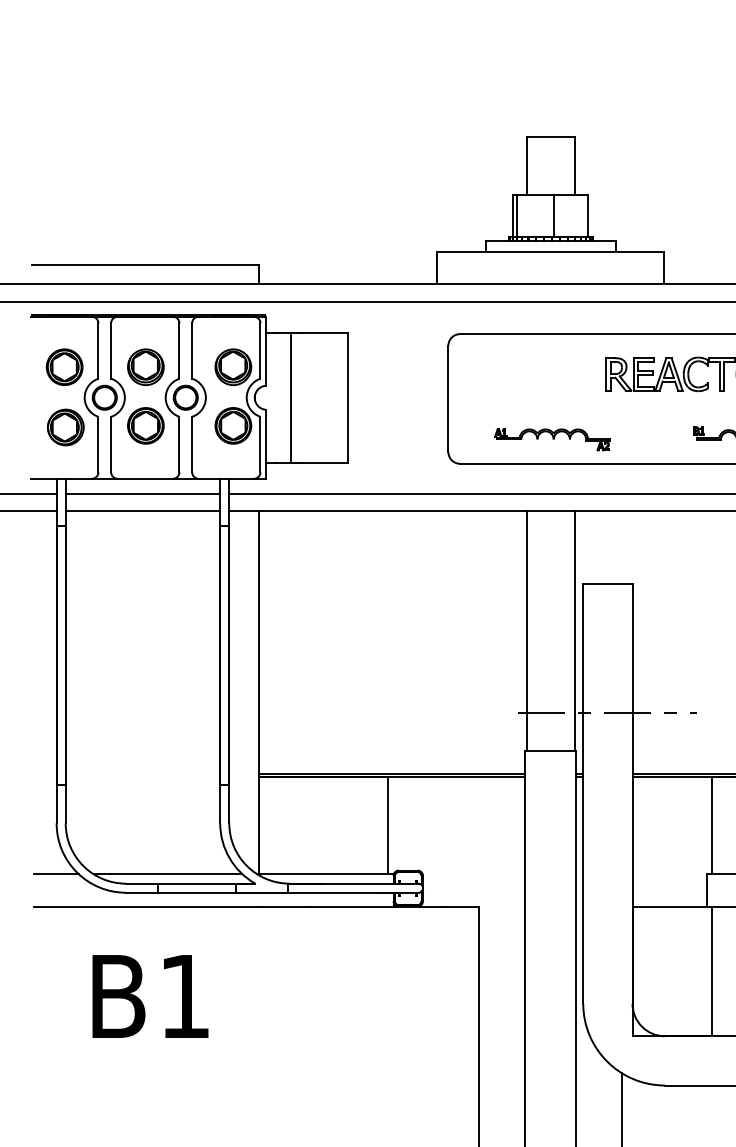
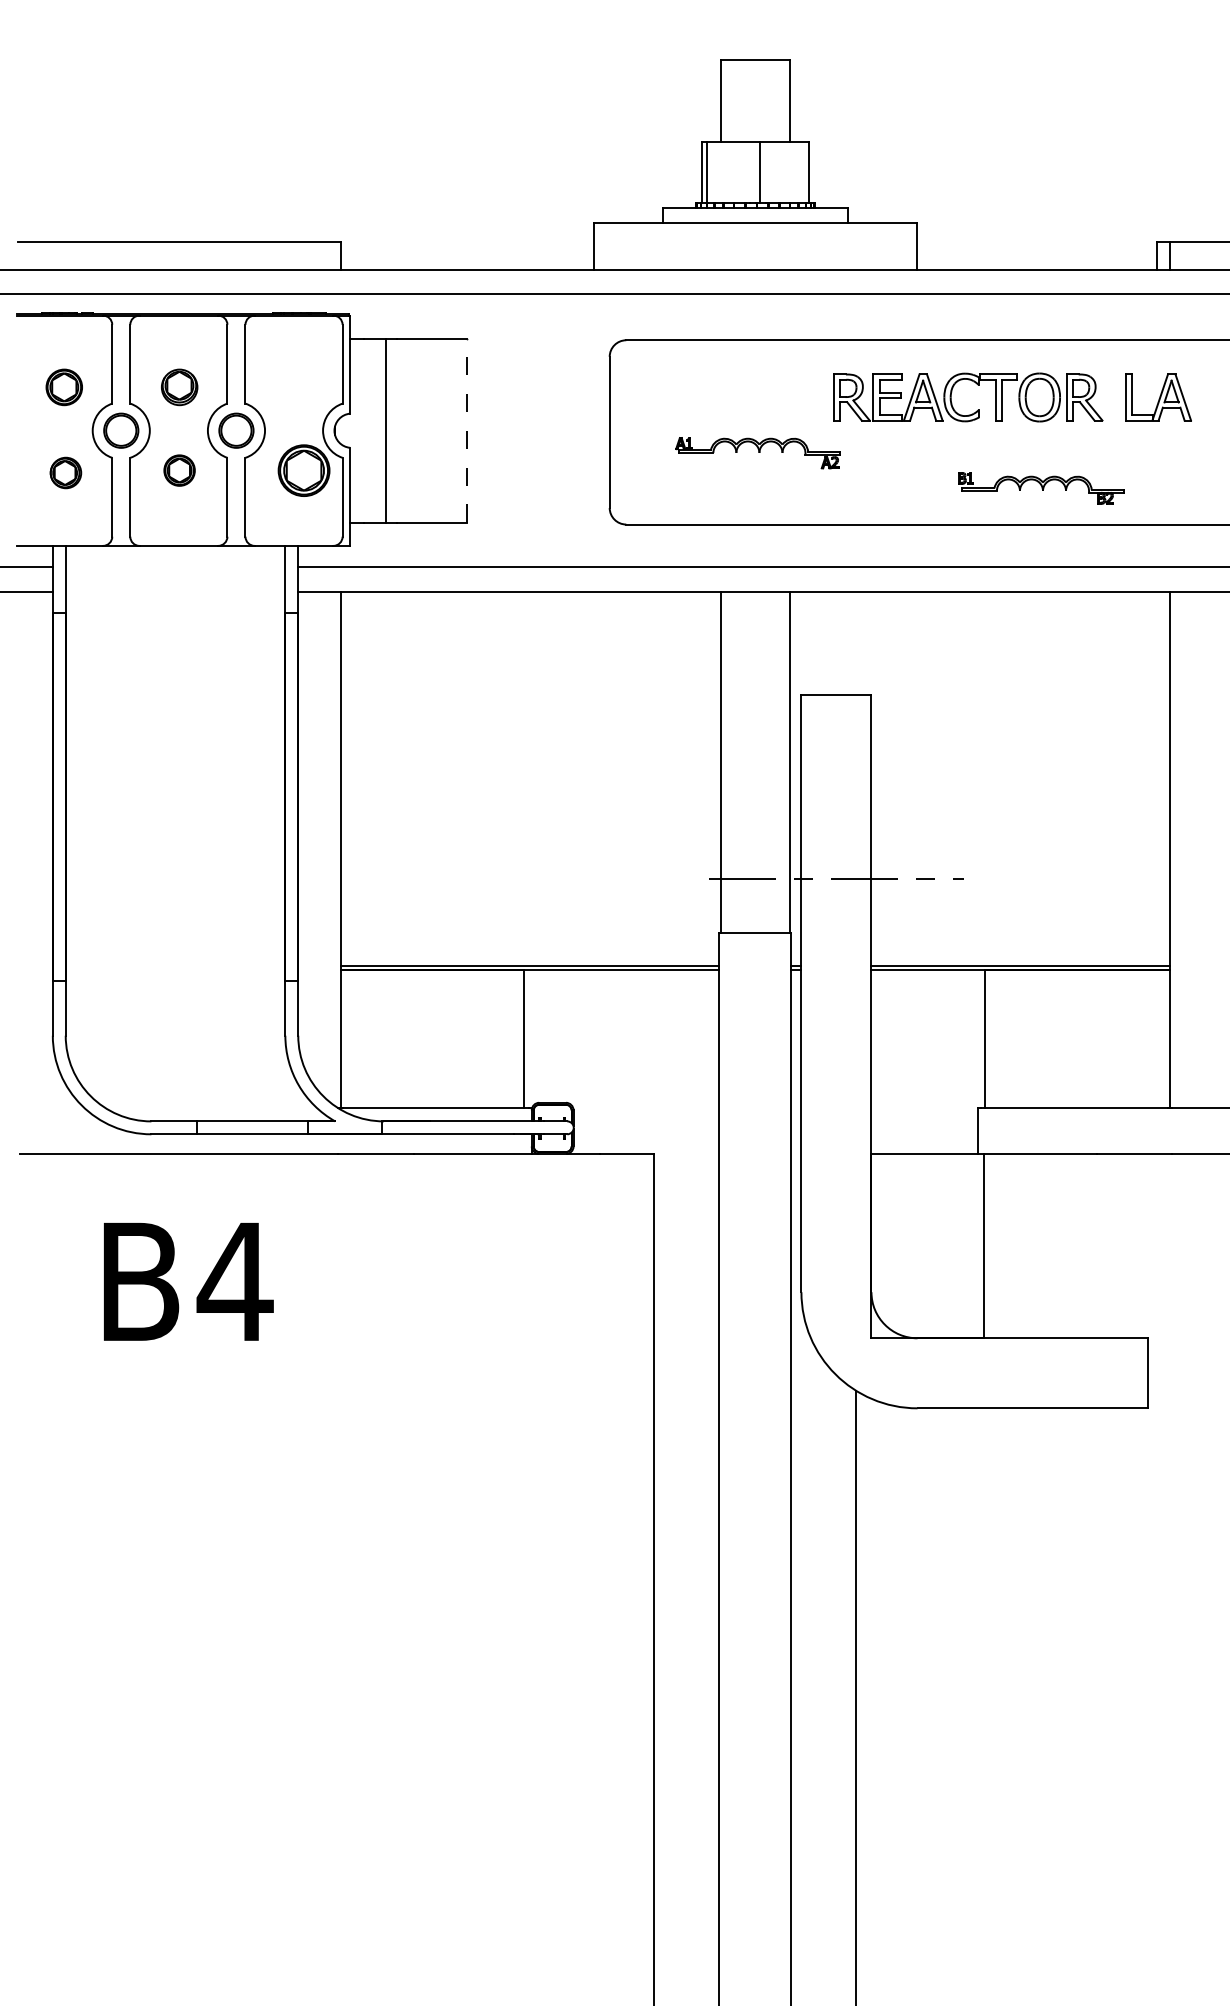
part: (64, 367) -> (64, 387), size x0.7
part: (145, 367) -> (179, 387), size x0.7
part: (232, 367) -> (303, 387), removed
line: (348, 397) -> (467, 430), solid -> dashed
part: (145, 425) -> (179, 470), size x0.6
part: (65, 427) -> (65, 472), size x0.6
part: (552, 439) -> (757, 453), moved
line: (142, 493) -> (175, 567), removed
line: (142, 510) -> (175, 591), removed
line: (56, 873) -> (52, 1107), removed
line: (167, 873) -> (210, 1107), removed
text: (184, 996) -> (234, 1281), B1 -> B4

